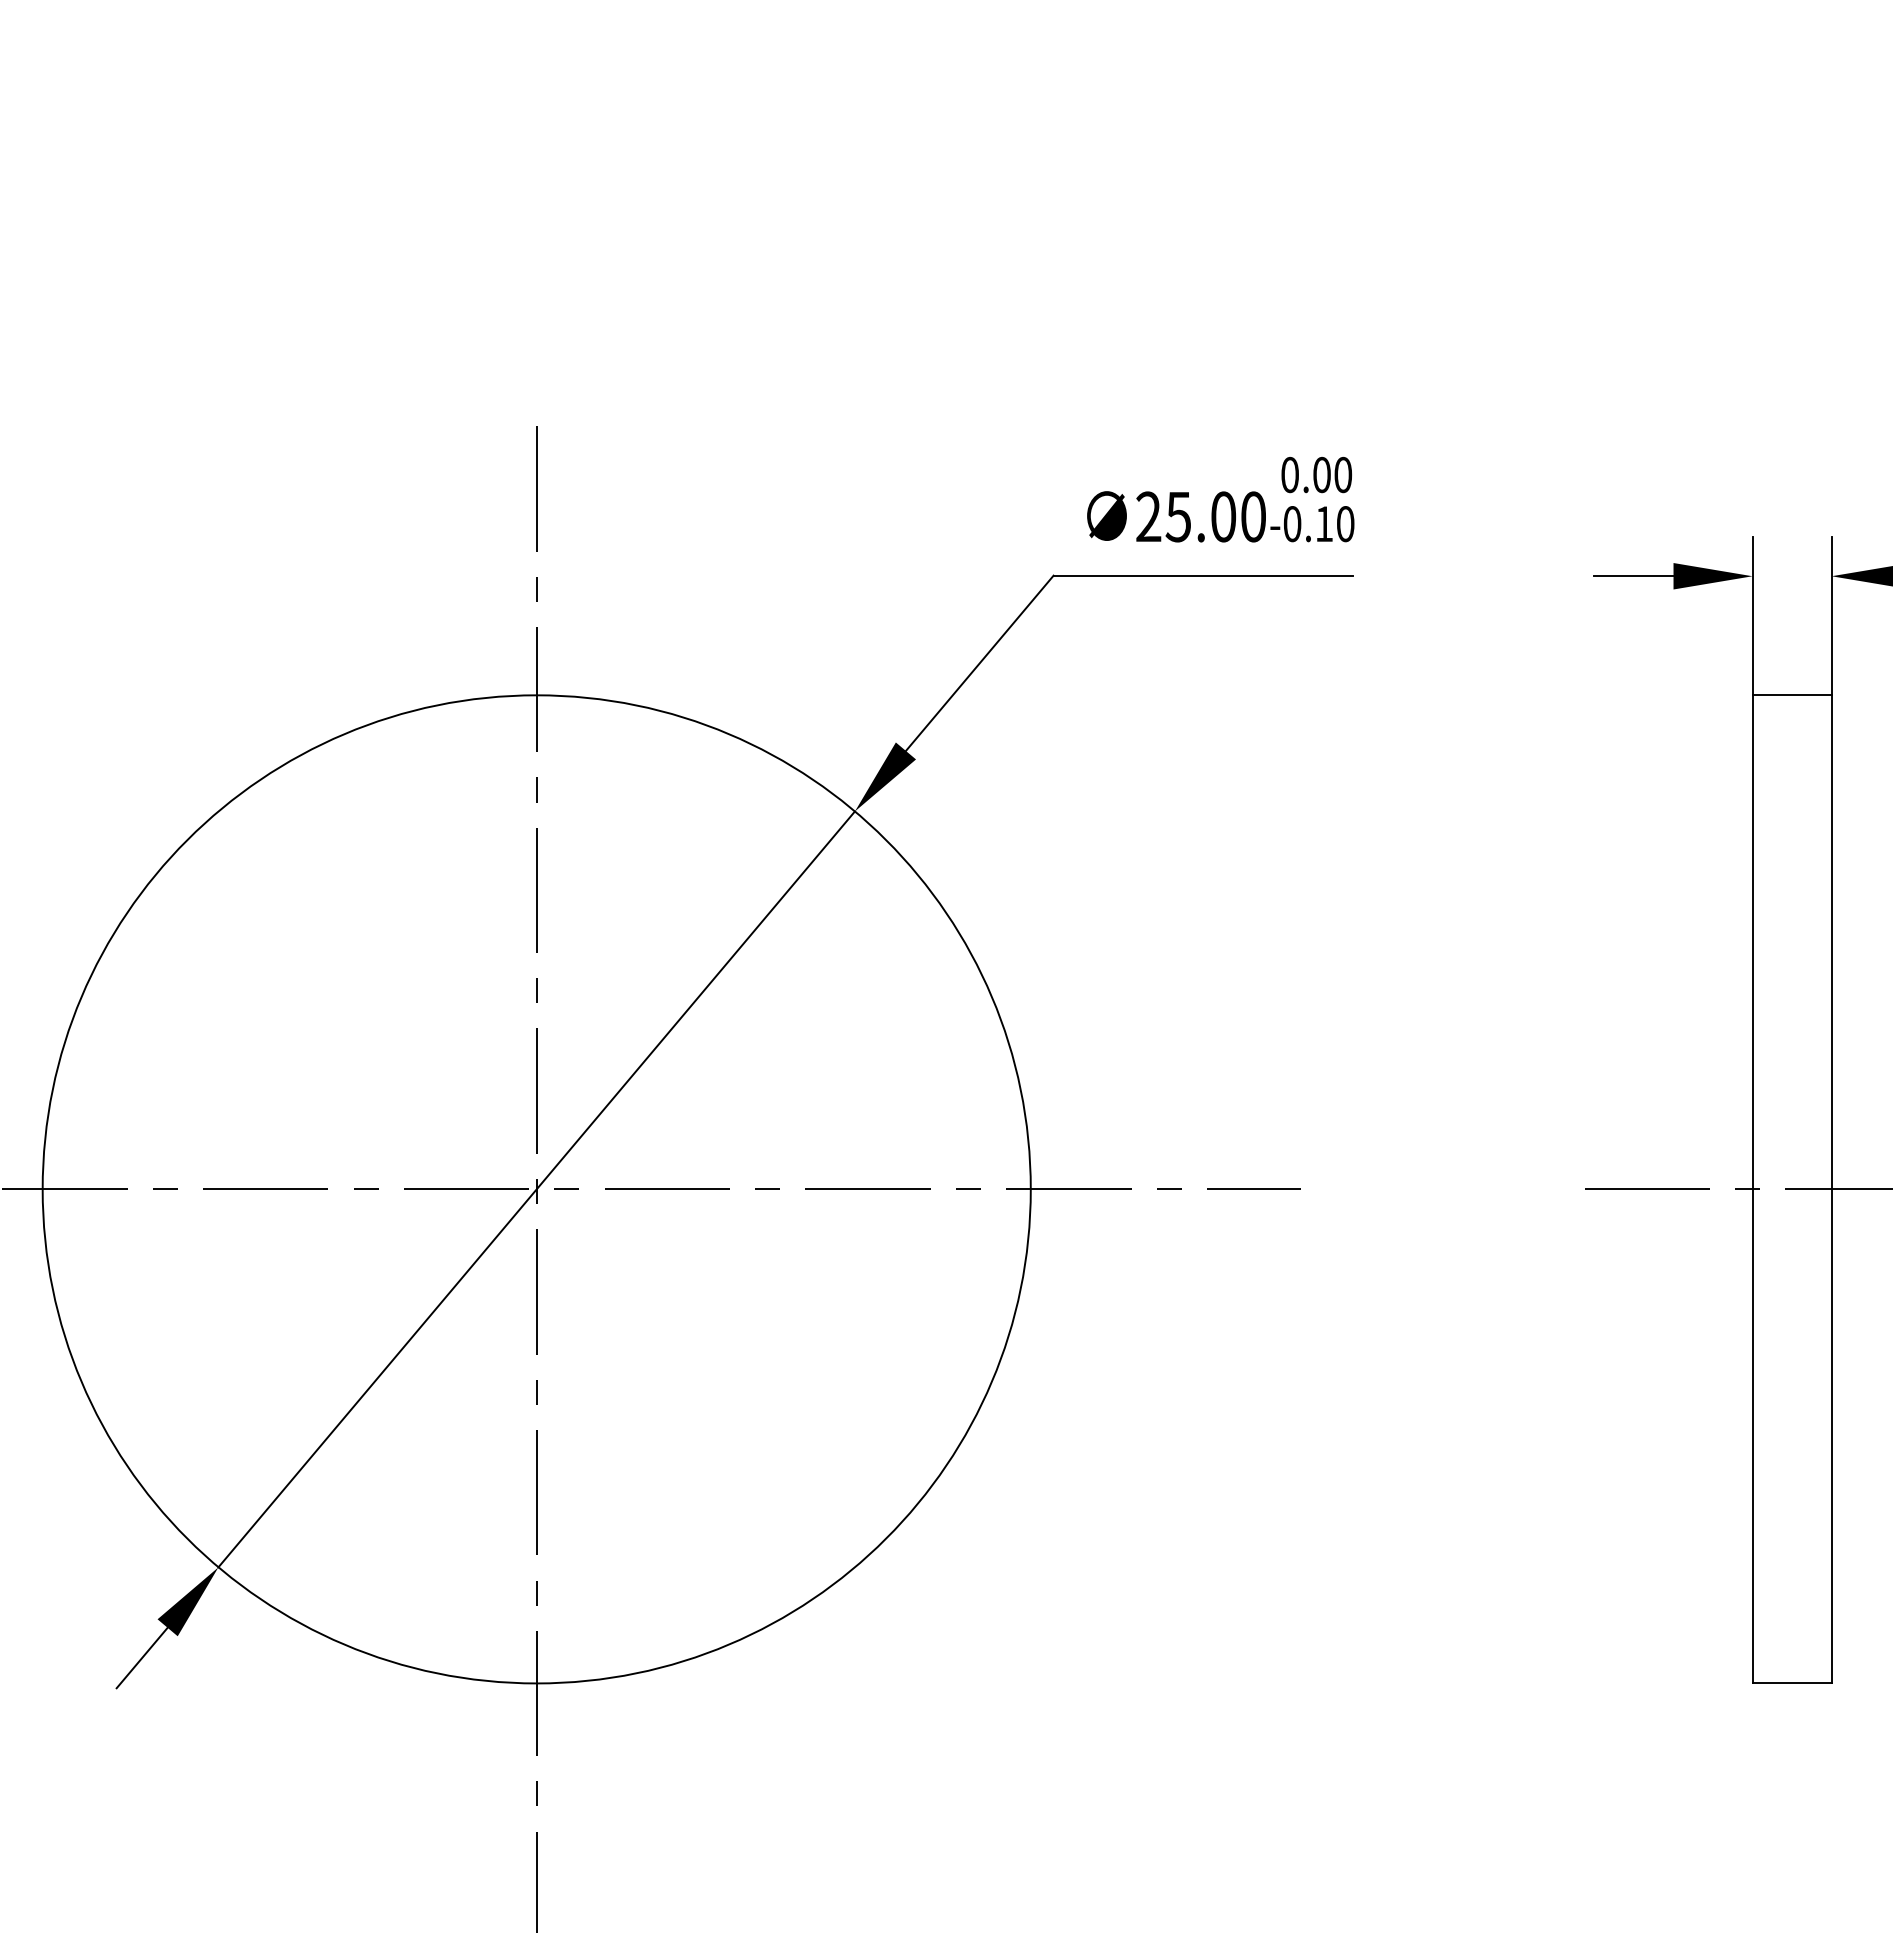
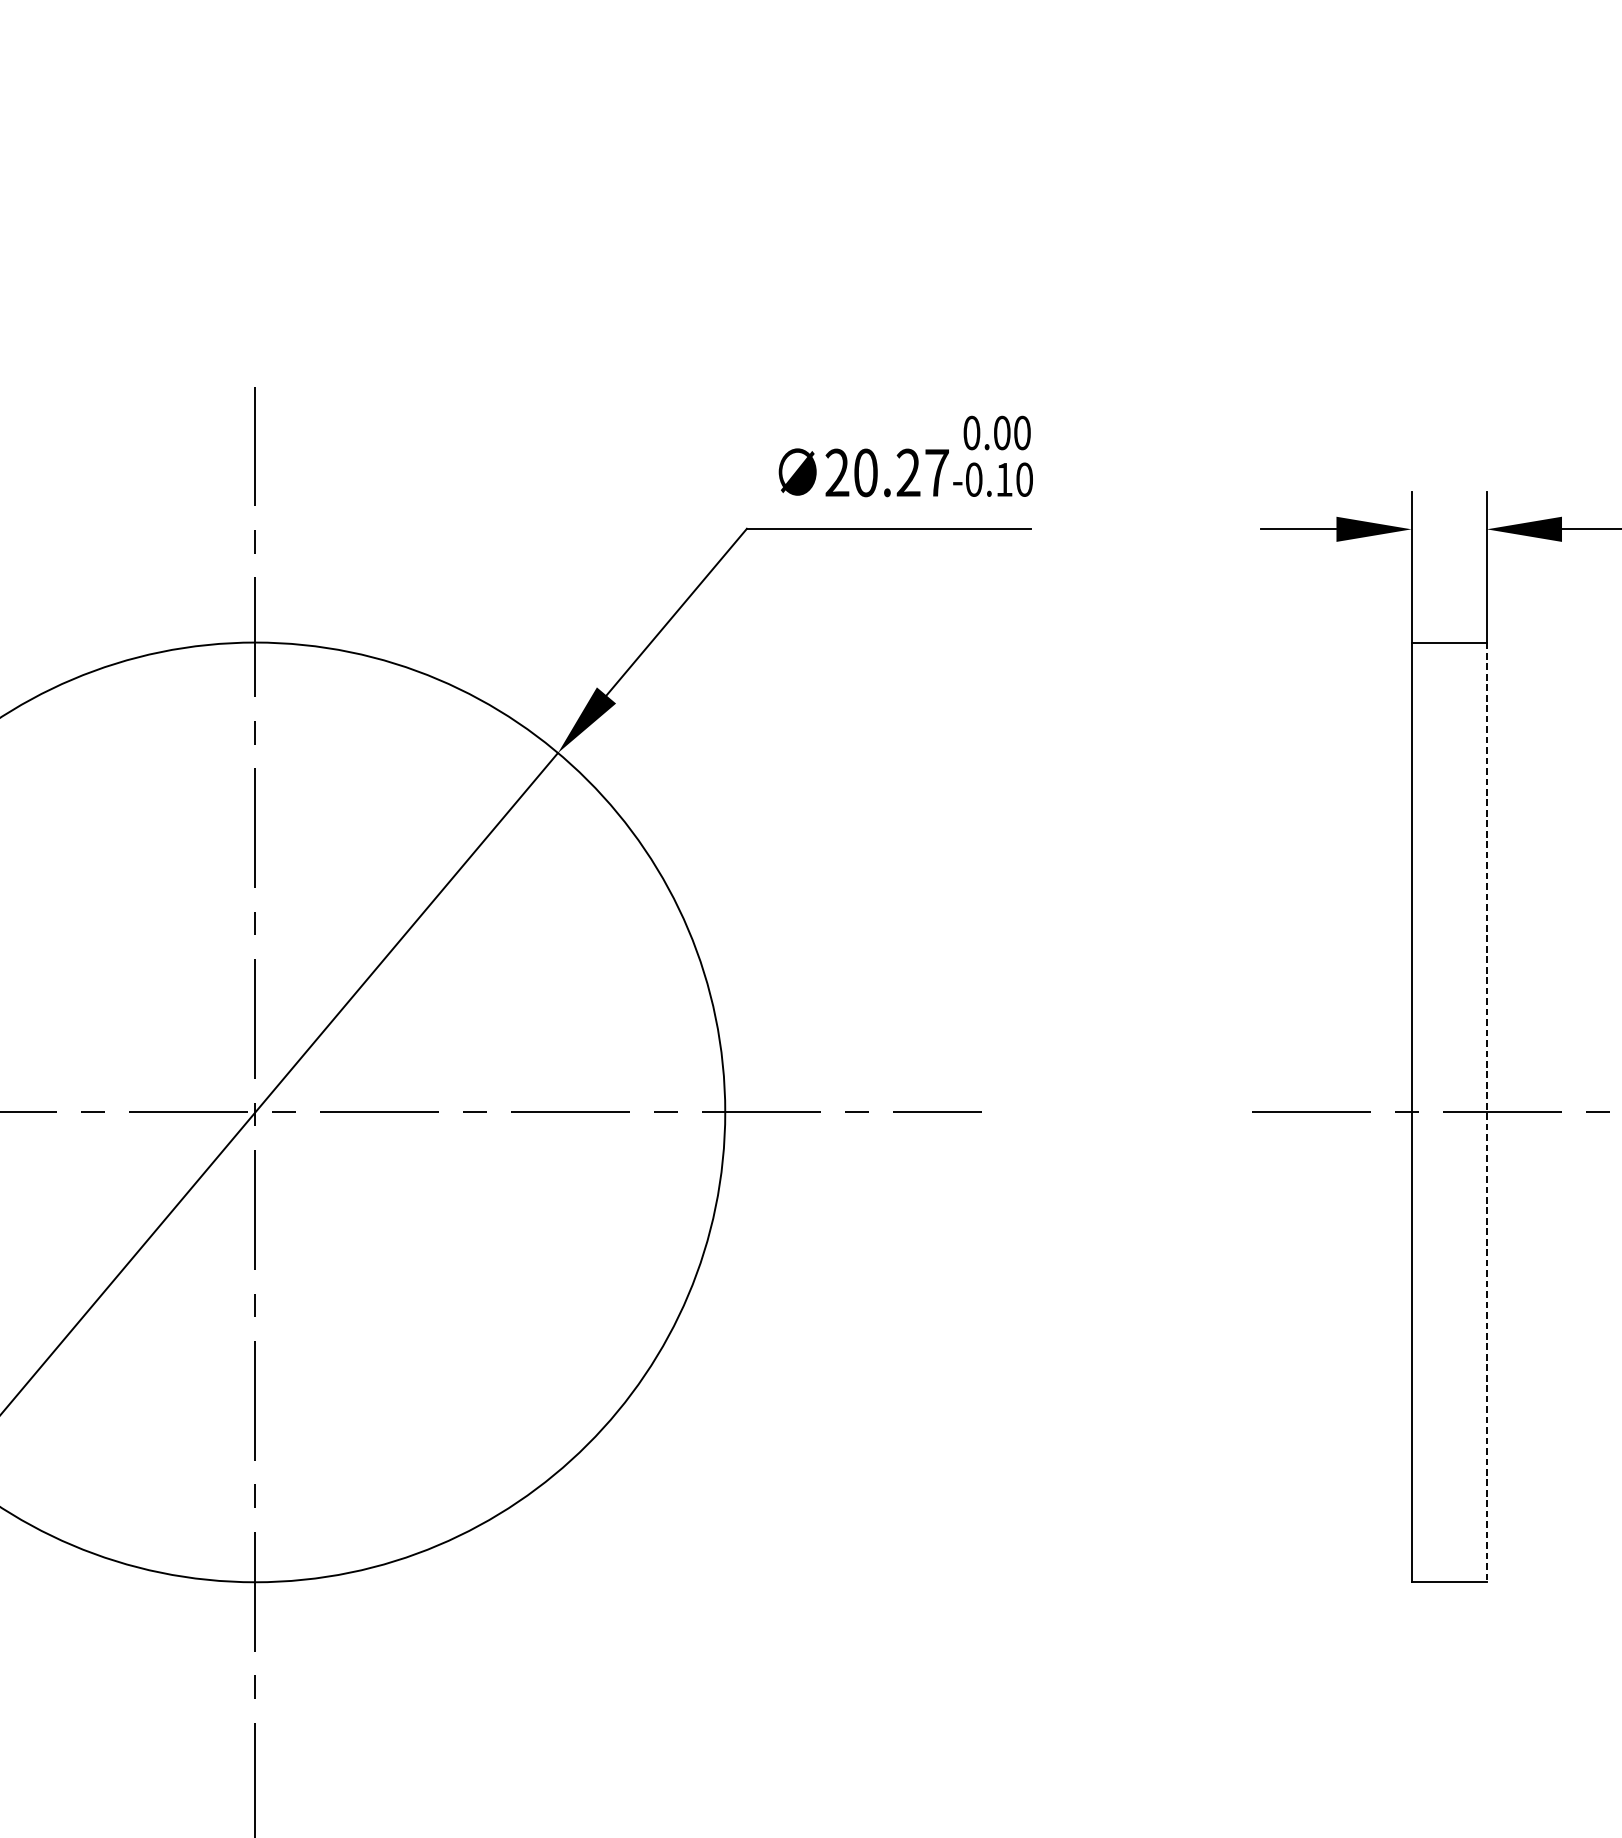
text: (1215, 516) -> (900, 472), 25.00 -> 20.27
line: (1831, 1189) -> (1486, 1112), solid -> dashed

